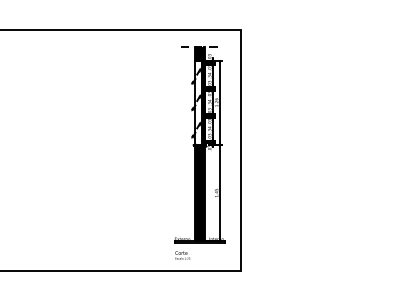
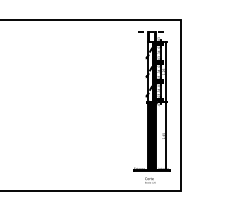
fill: (199, 53) -> (151, 36), removed
text: (182, 255) -> (150, 180), moved

